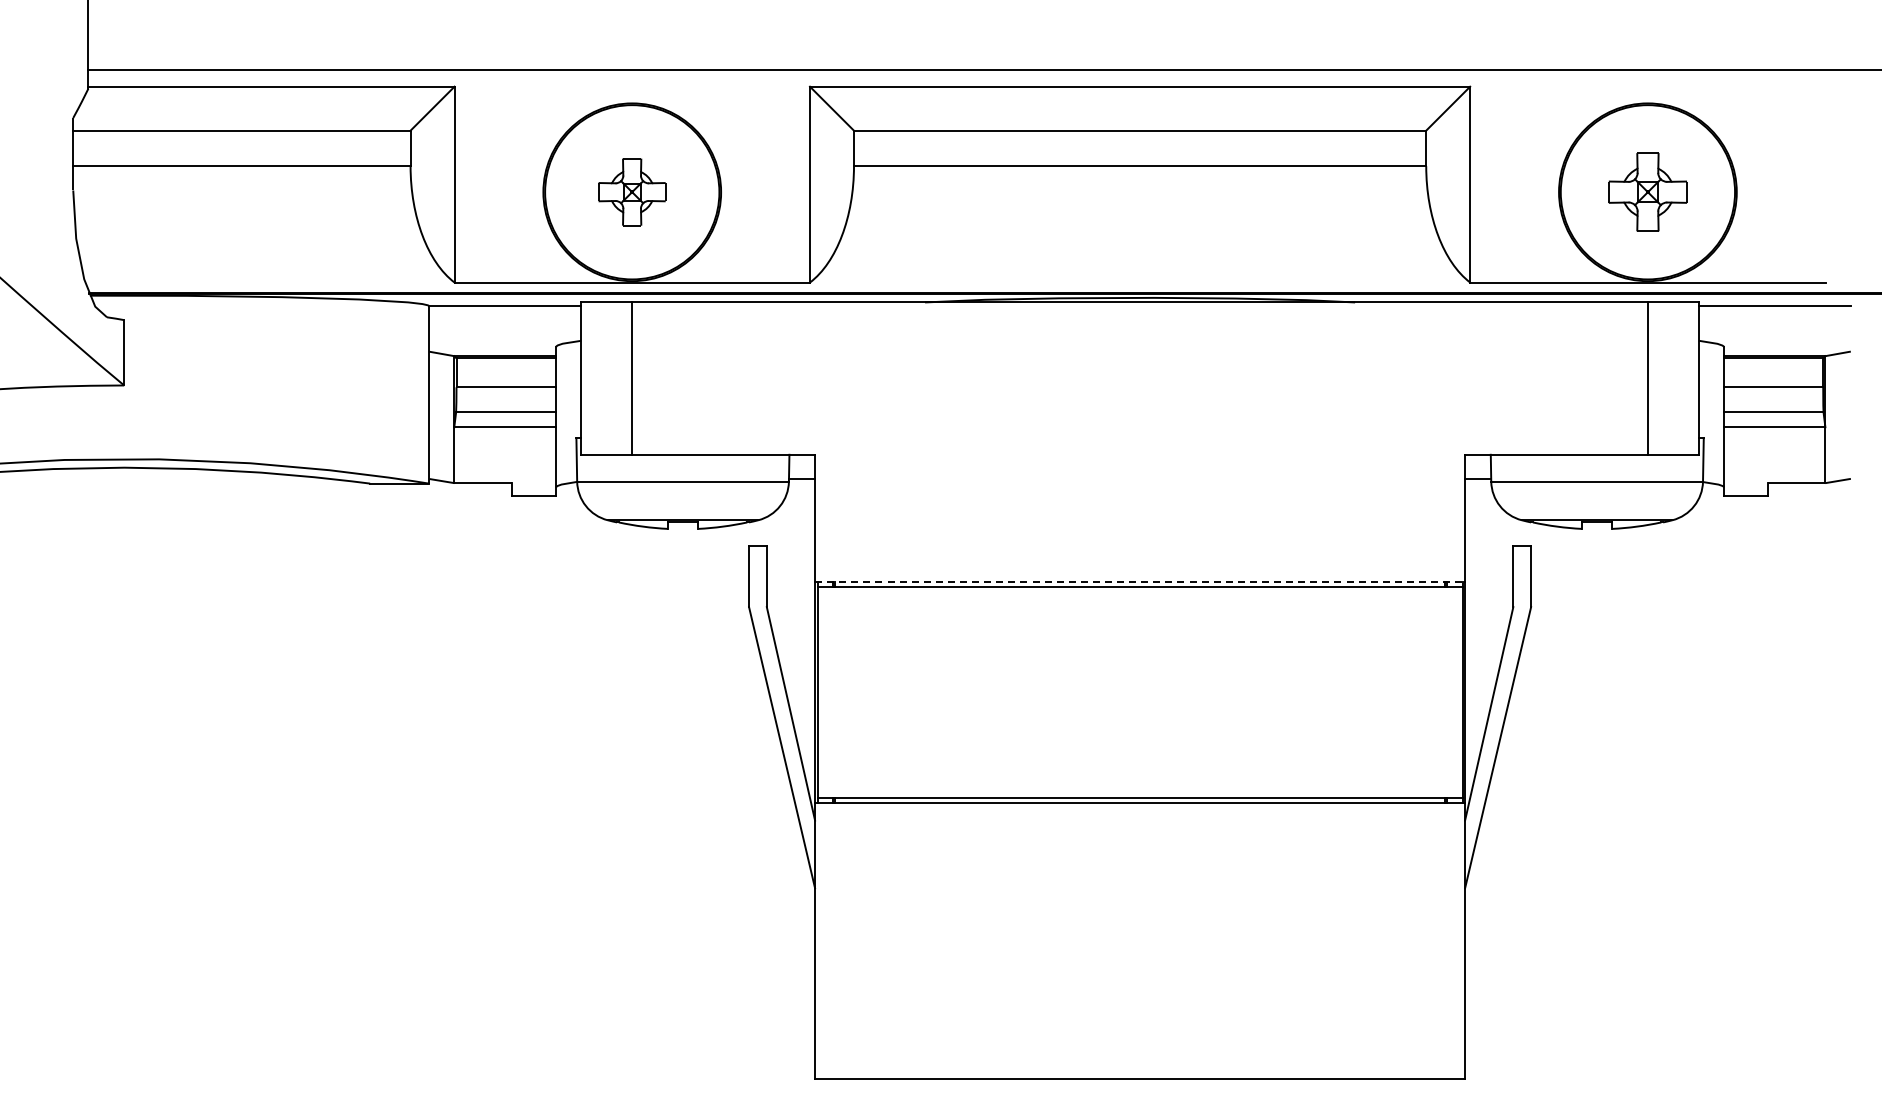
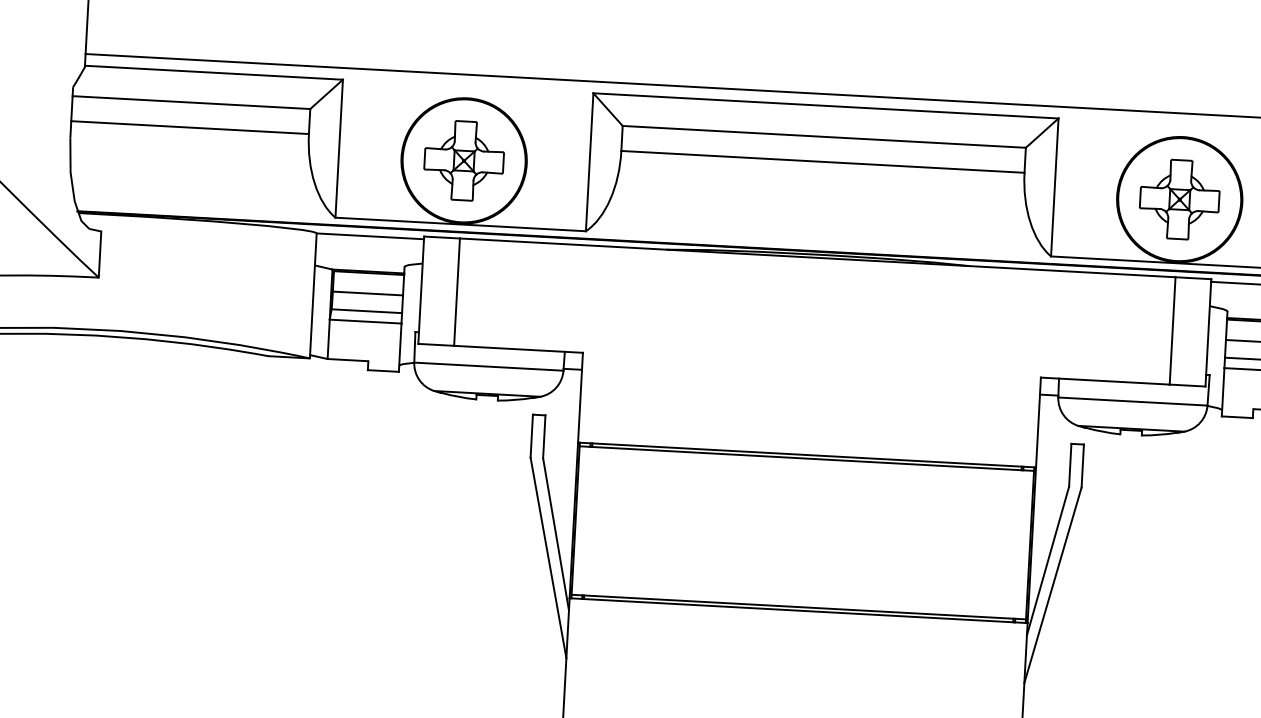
part: (631, 191) -> (463, 160), size x1.67
part: (1647, 191) -> (1179, 199), size x1.43
line: (1140, 582) -> (807, 455), dashed -> solid

